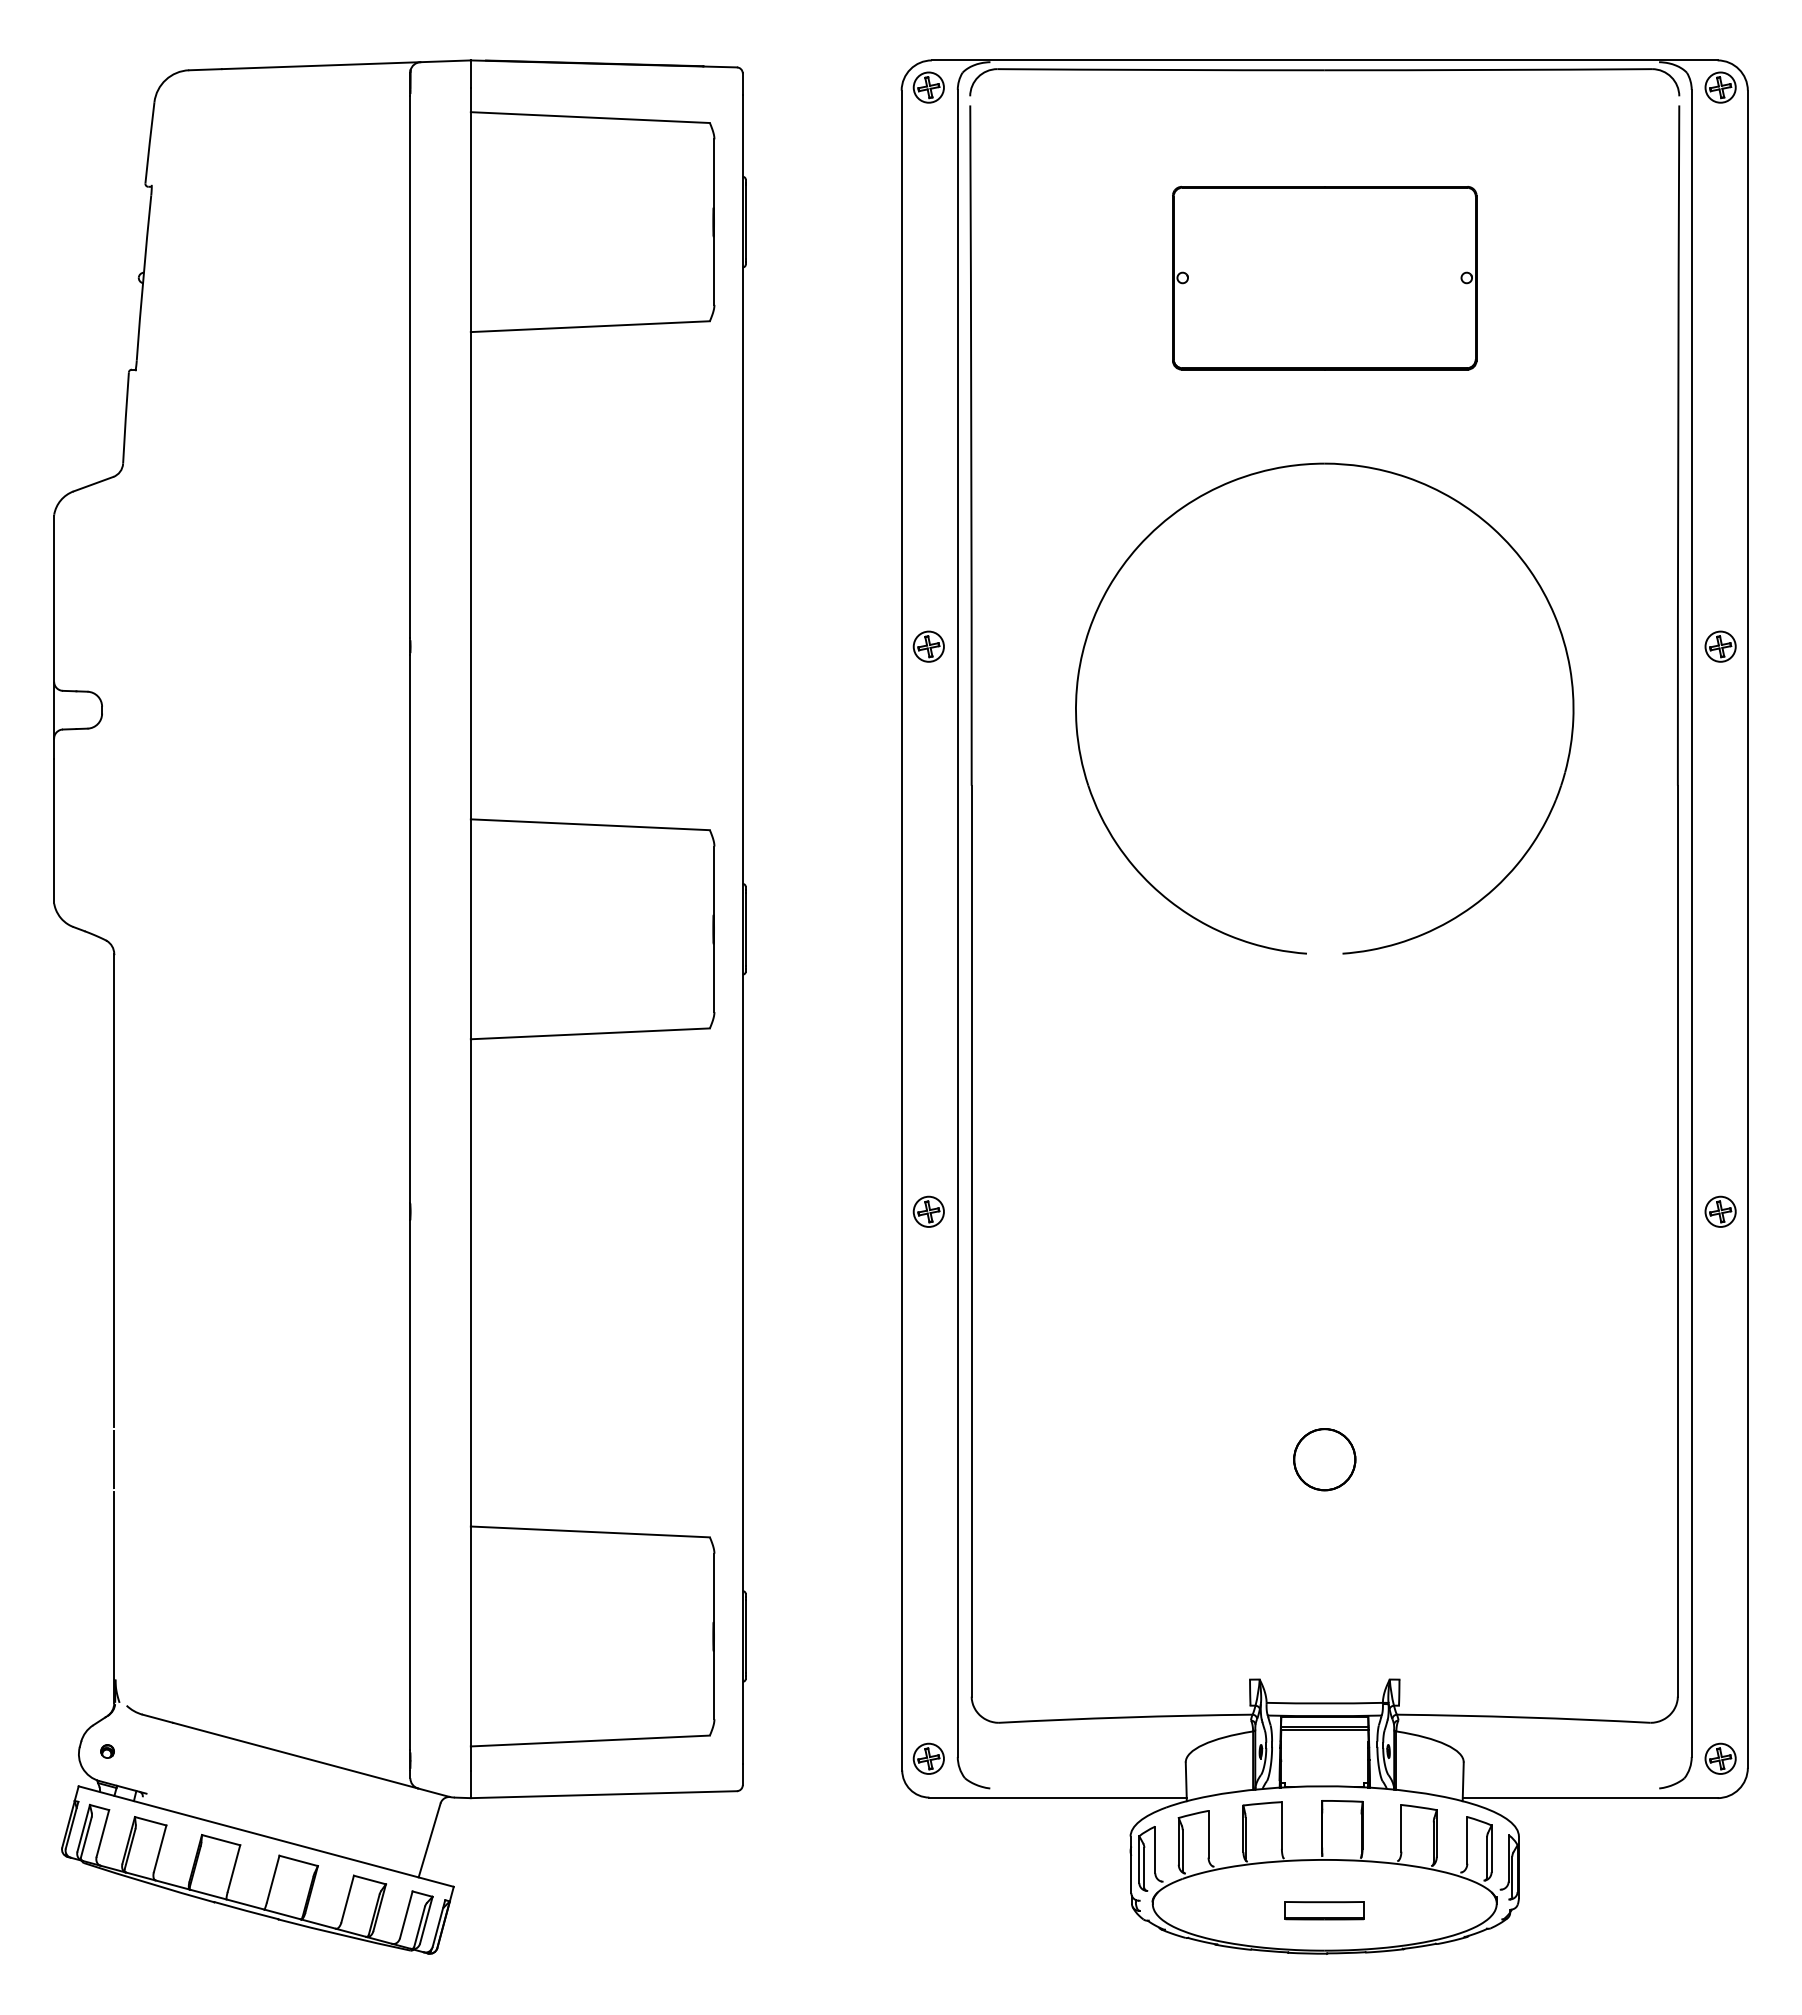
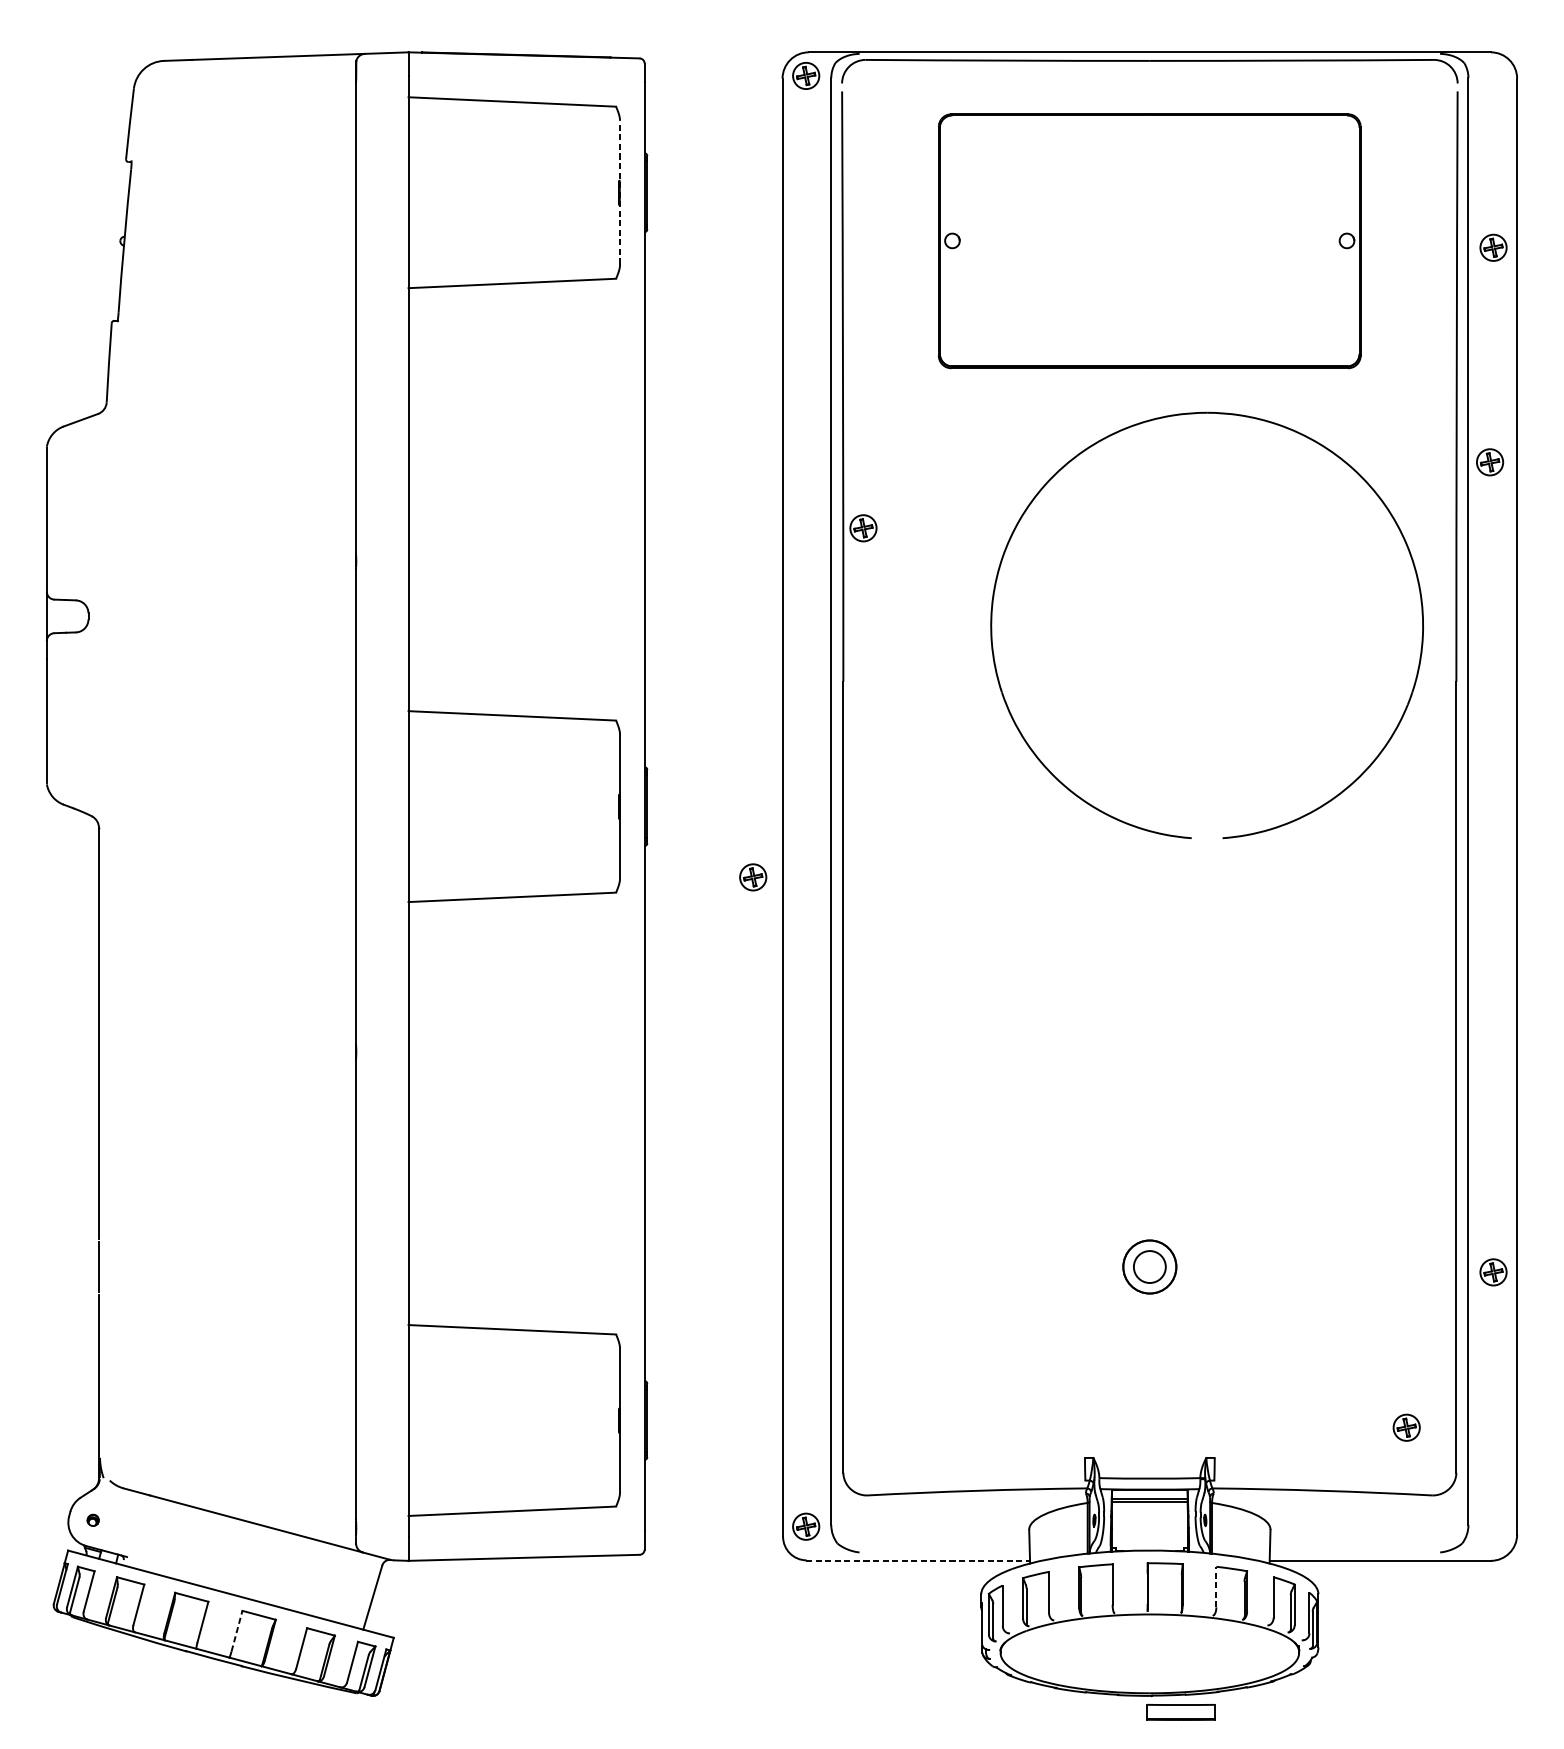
part: (1720, 87) -> (1493, 247), moved
line: (714, 222) -> (620, 193), solid -> dashed
part: (1324, 278) -> (1149, 241), size x1.6
part: (1339, 465) -> (1219, 414), moved
part: (928, 646) -> (863, 528), moved
part: (1720, 646) -> (1489, 462), moved
part: (928, 1211) -> (752, 877), moved
part: (1720, 1211) -> (1493, 1272), moved
circle: (1324, 1459) -> (1149, 1266), size x0.6
part: (1720, 1758) -> (1406, 1427), moved
line: (1057, 1798) -> (917, 1561), solid -> dashed
line: (1401, 1827) -> (1216, 1586), solid -> dashed
line: (273, 1878) -> (237, 1630), solid -> dashed
part: (1324, 1910) -> (1180, 1712), moved

